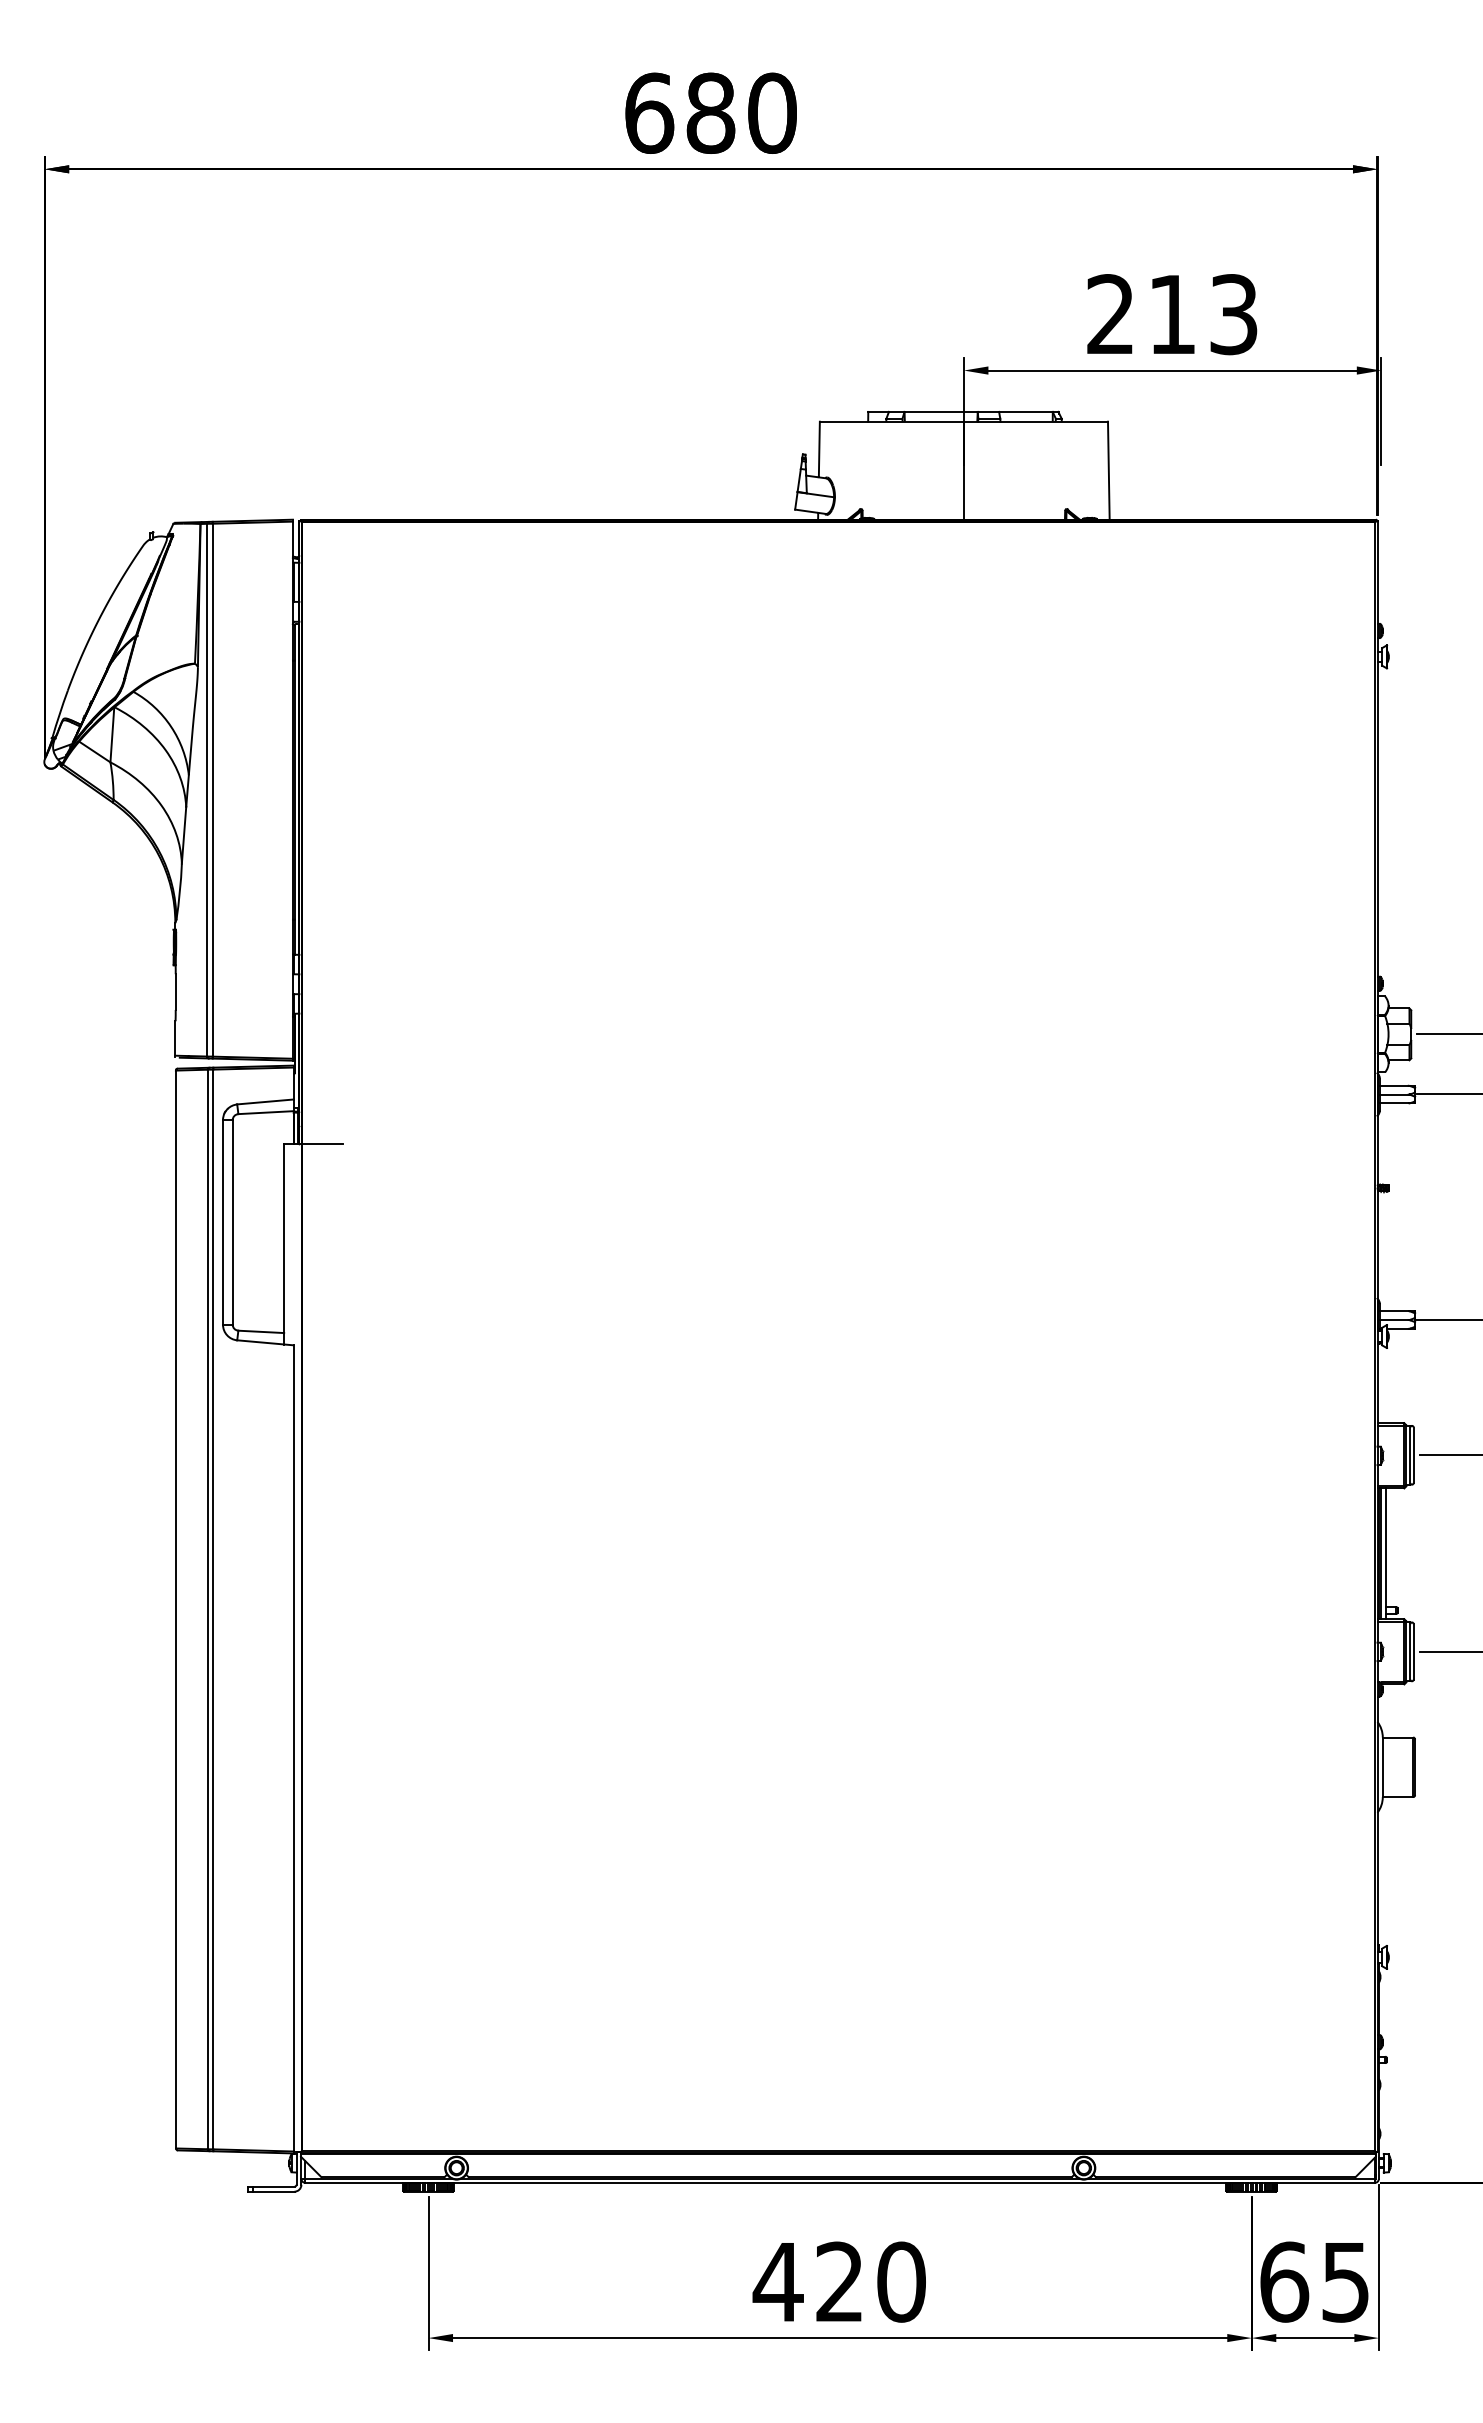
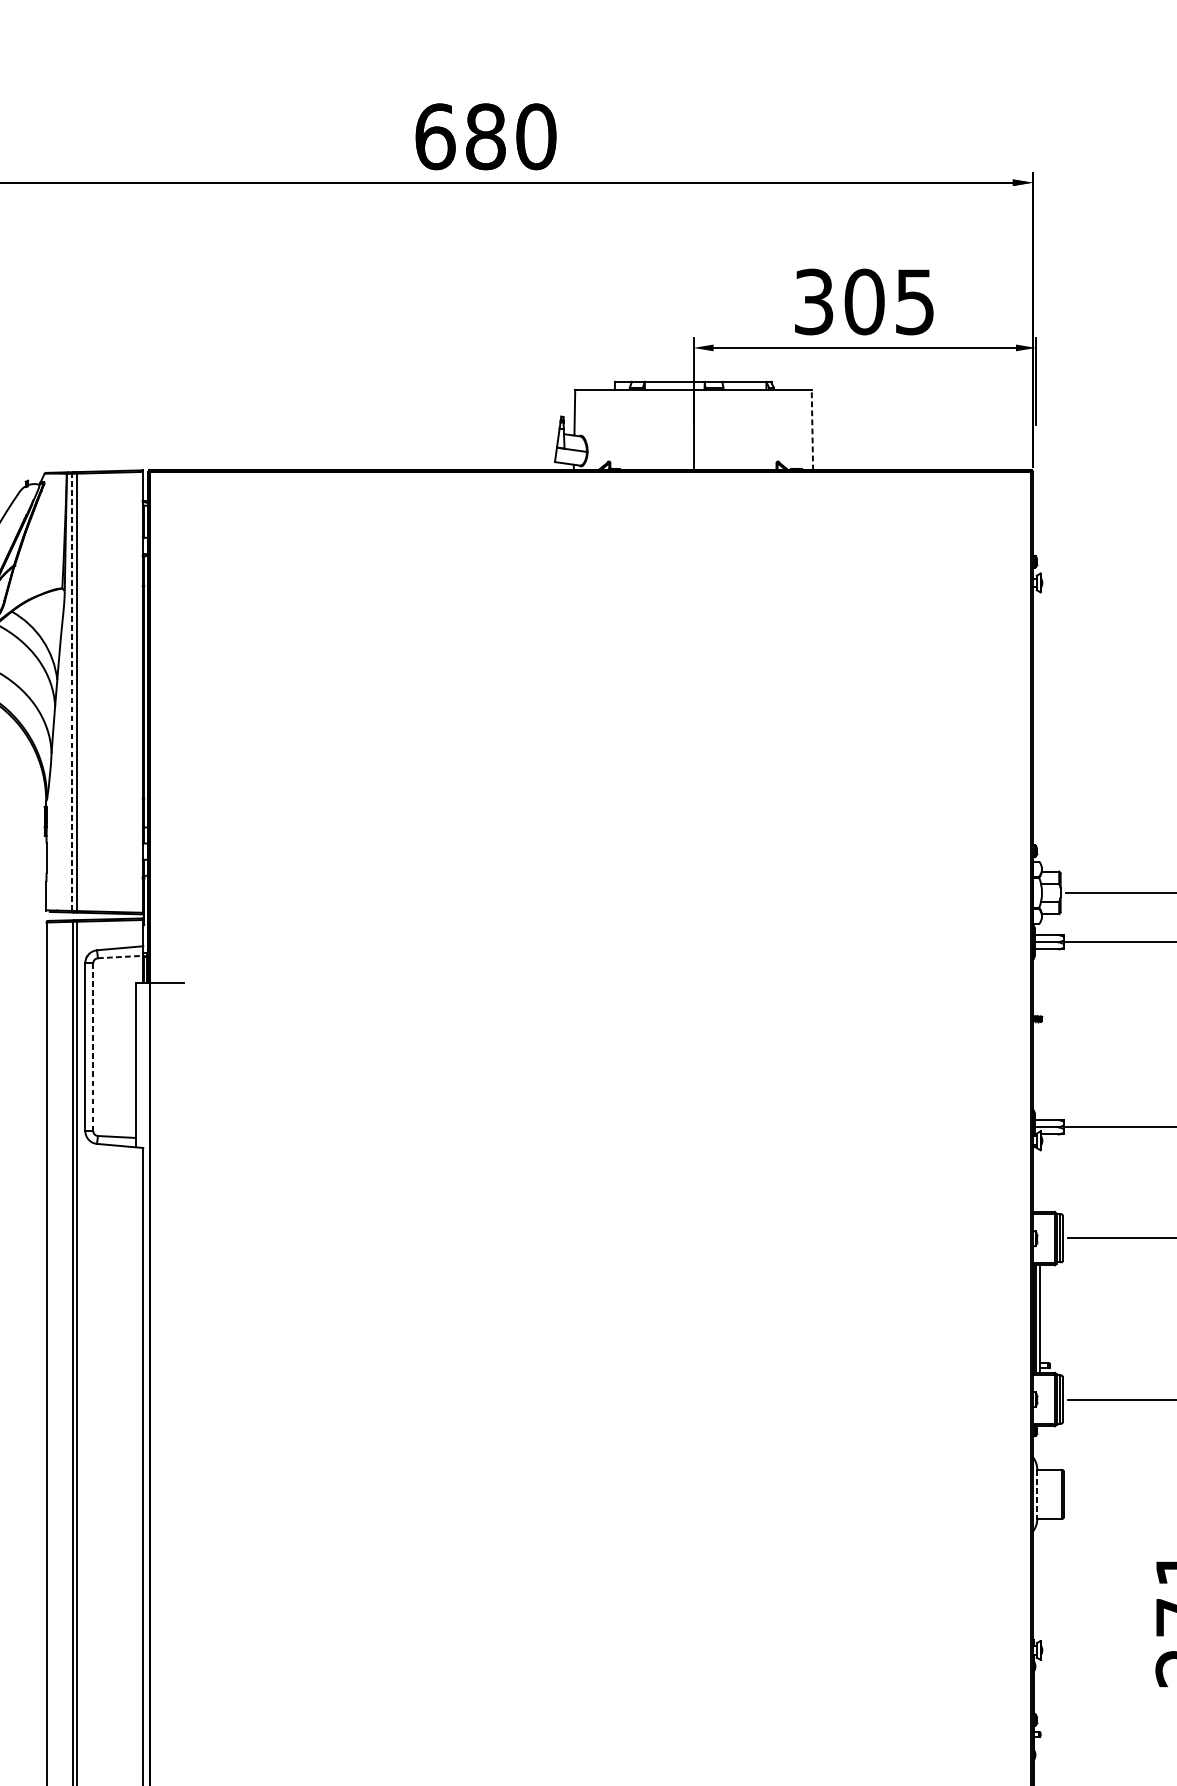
text: (1172, 314) -> (864, 301), 213 -> 305
line: (1108, 470) -> (812, 429), solid -> dashed
line: (207, 789) -> (72, 691), solid -> dashed
line: (265, 1112) -> (120, 956), solid -> dashed
line: (232, 1222) -> (93, 1047), solid -> dashed
line: (1382, 1767) -> (1037, 1494), solid -> dashed

